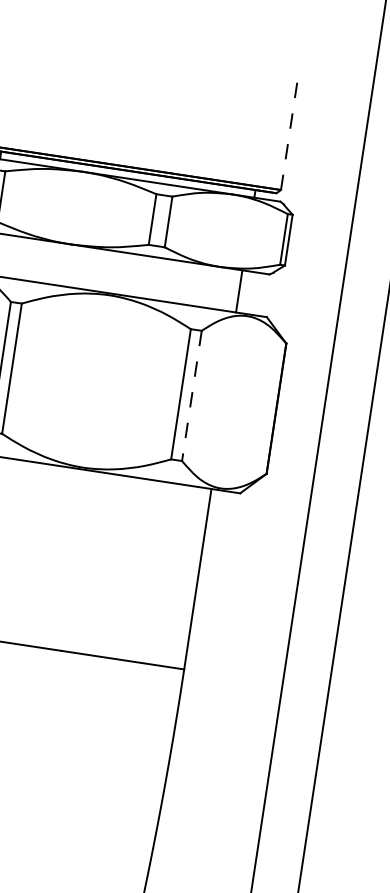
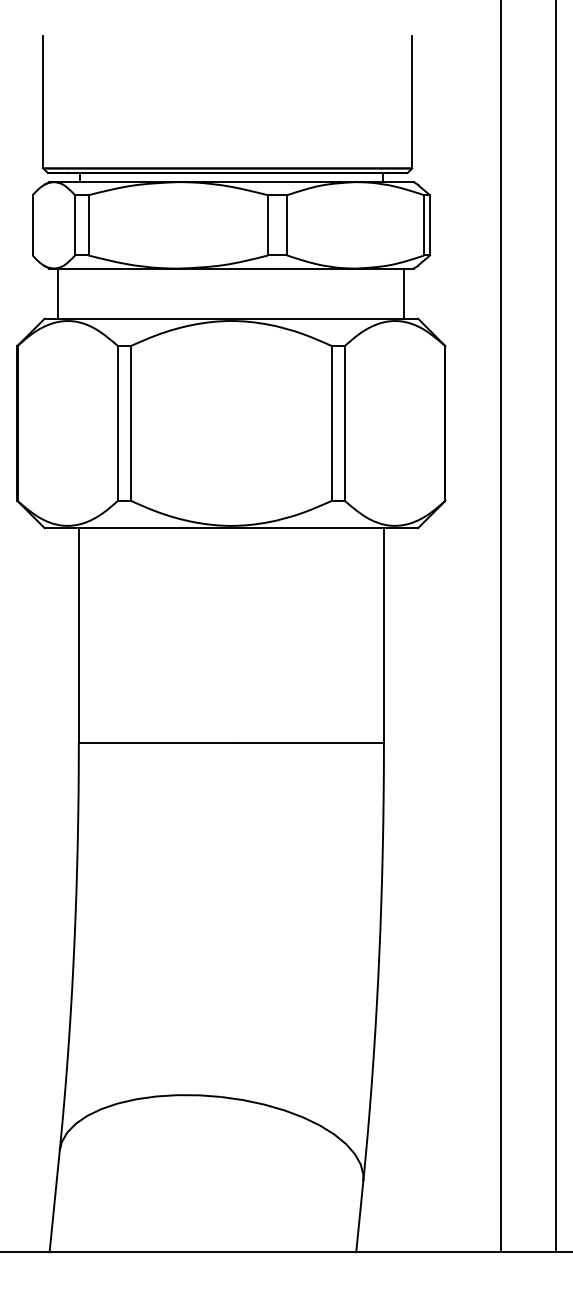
line: (289, 133) -> (412, 101), dashed -> solid
line: (239, 291) -> (404, 293), moved
line: (191, 395) -> (344, 423), dashed -> solid

